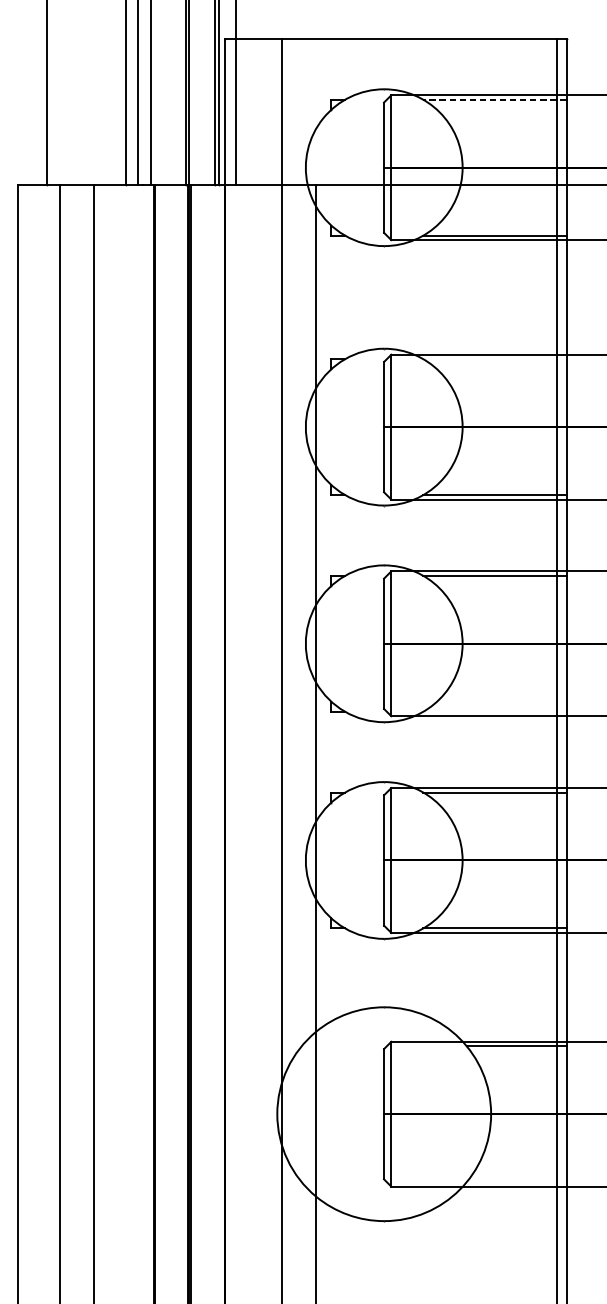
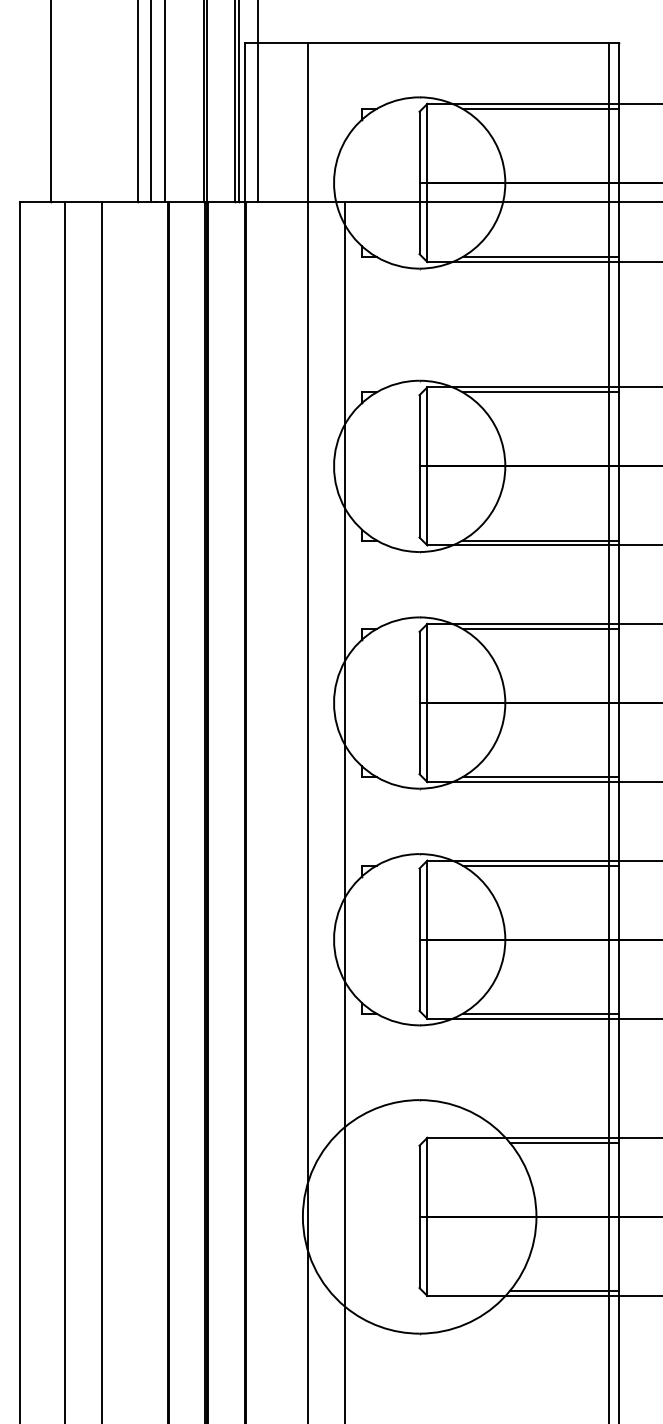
line: (494, 99) -> (540, 108), dashed -> solid
line: (494, 359) -> (540, 392), added
line: (494, 711) -> (540, 777), added
line: (515, 1182) -> (563, 1291), added

